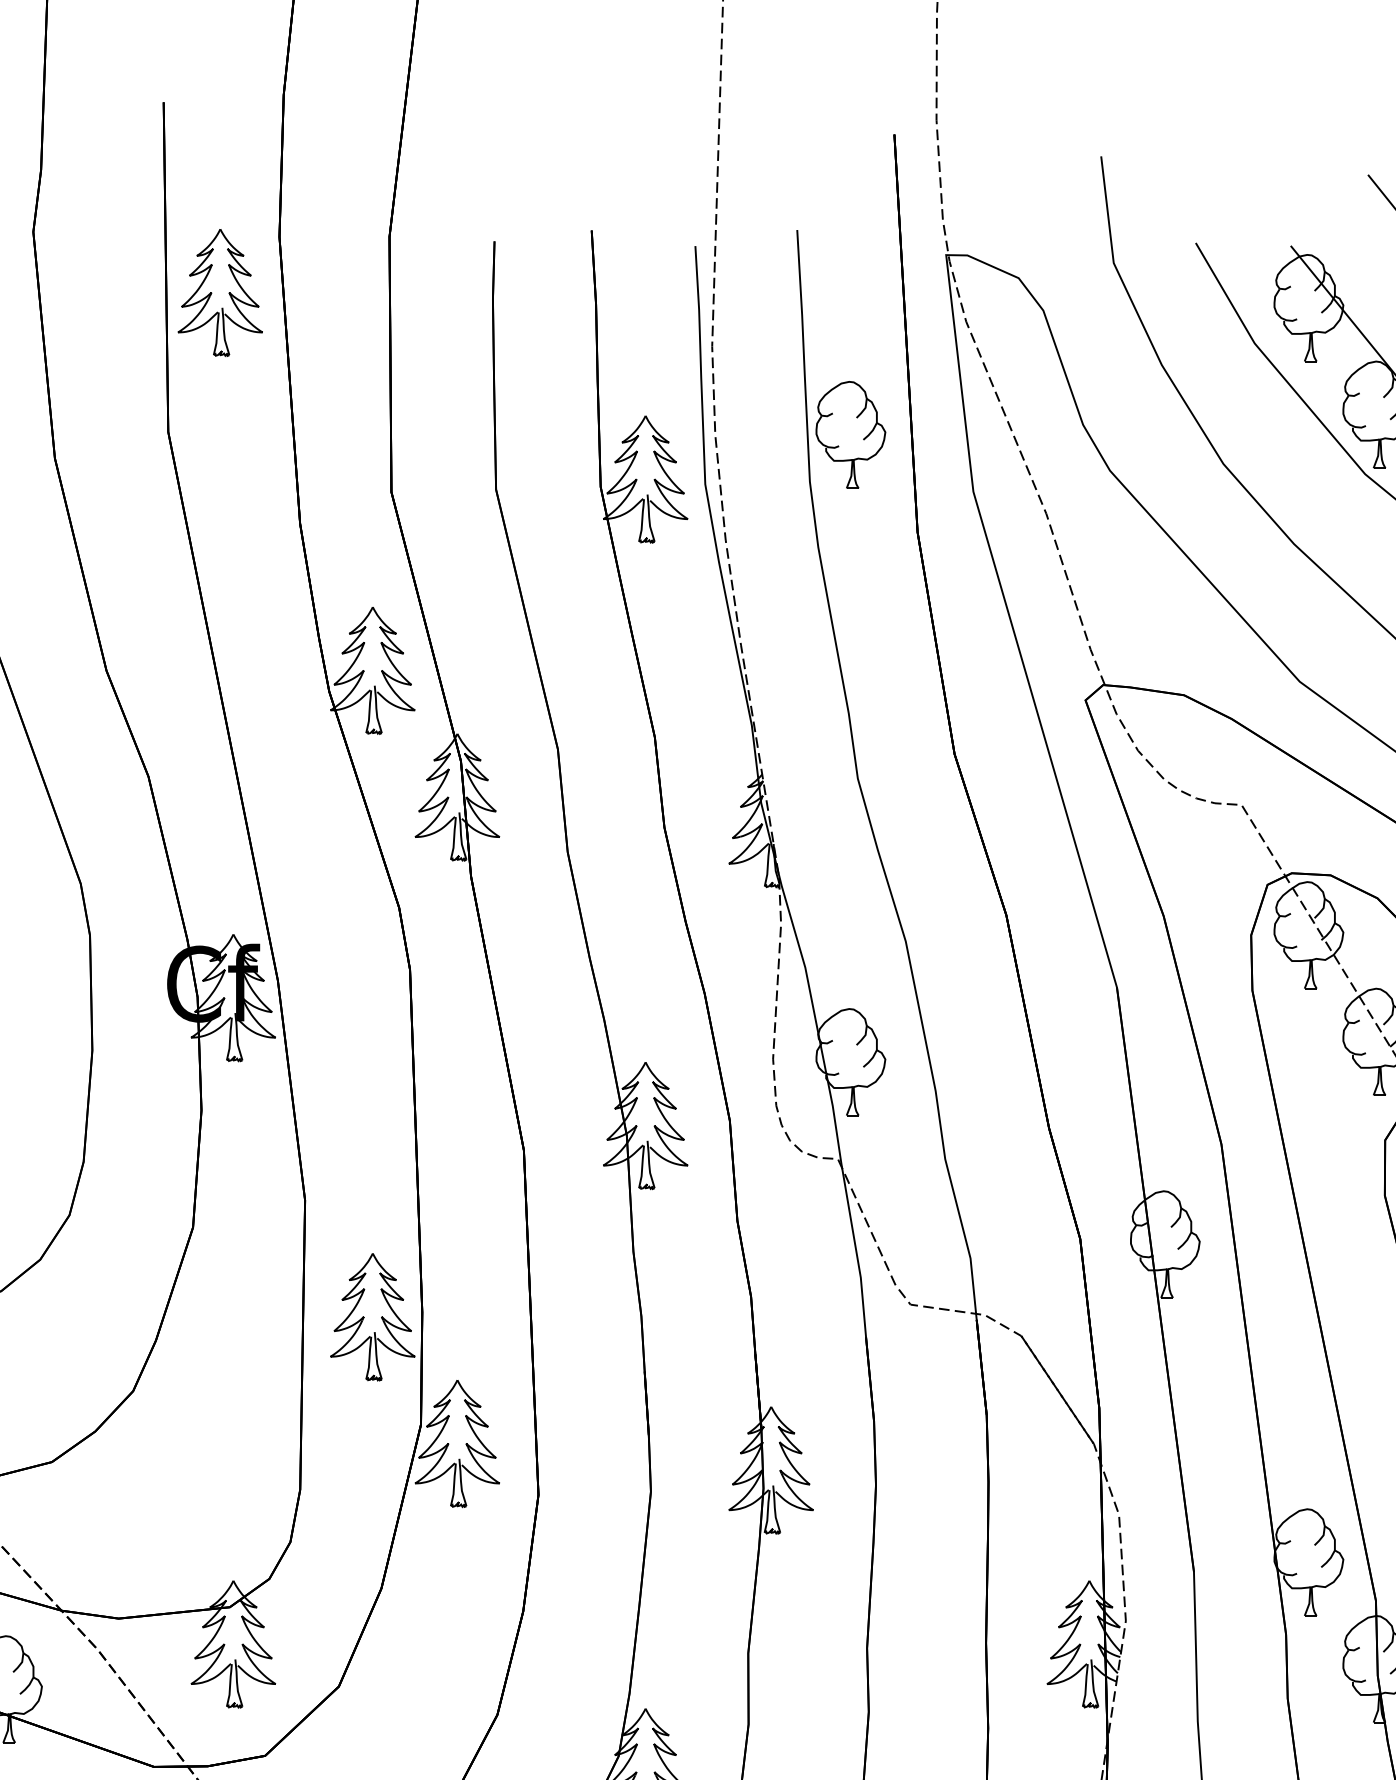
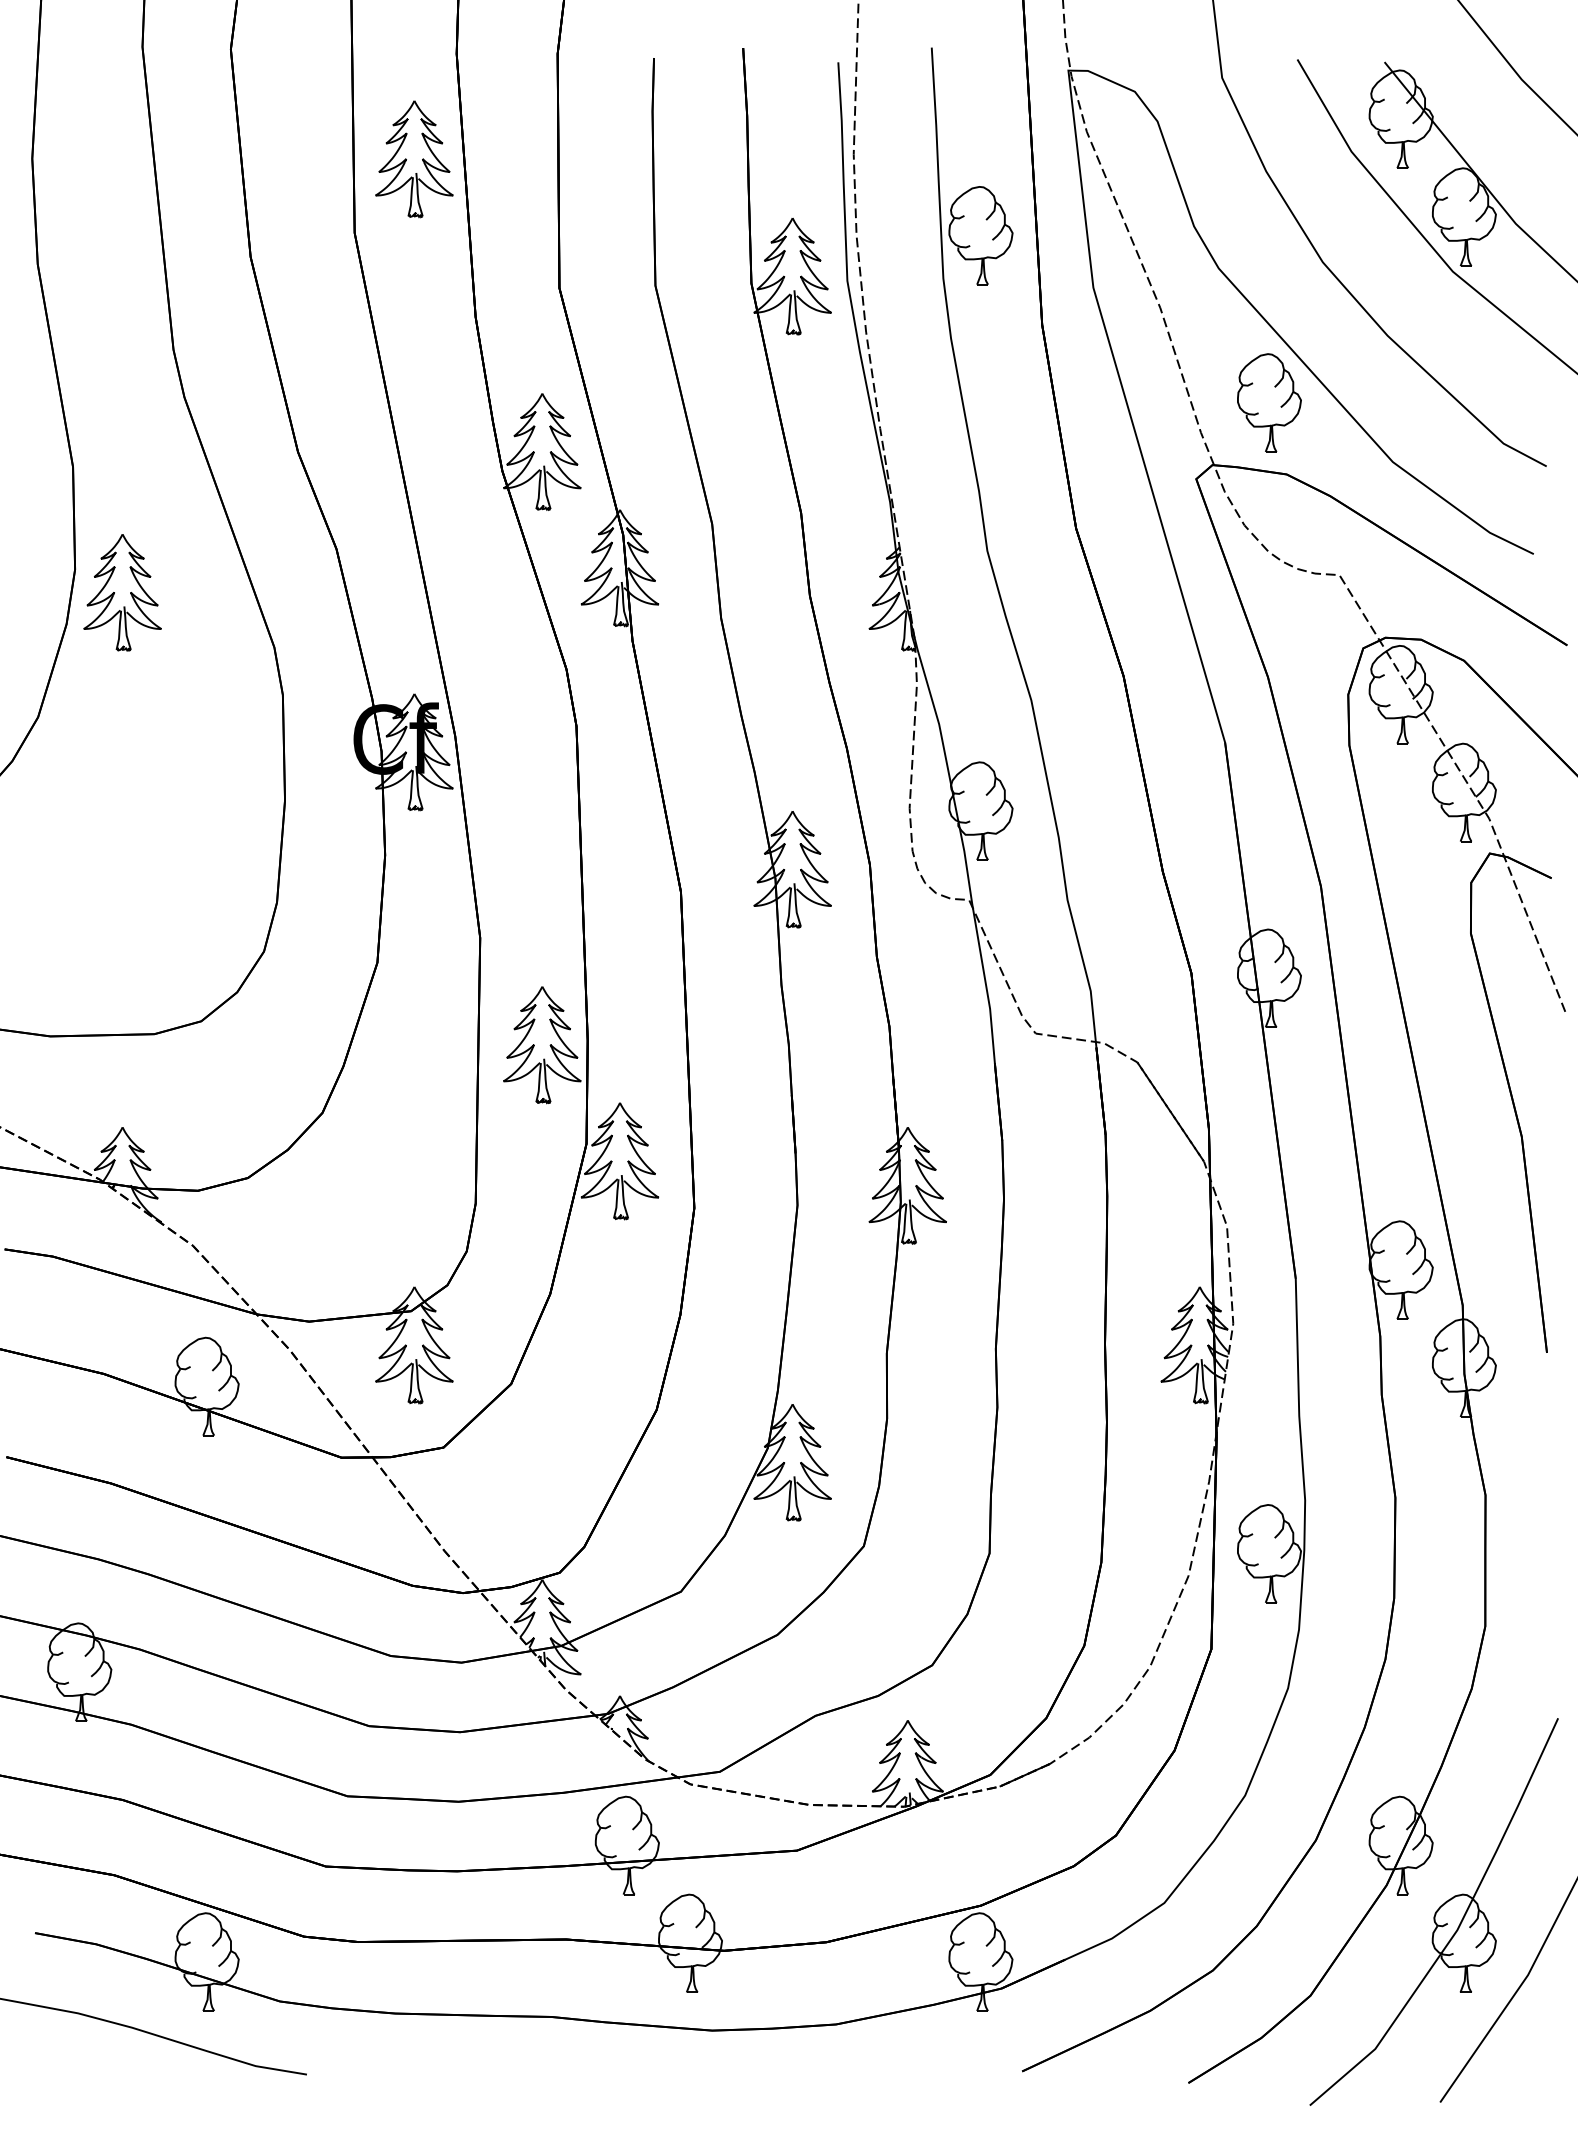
part: (220, 293) -> (414, 159), moved
part: (1165, 616) -> (1269, 402), added

